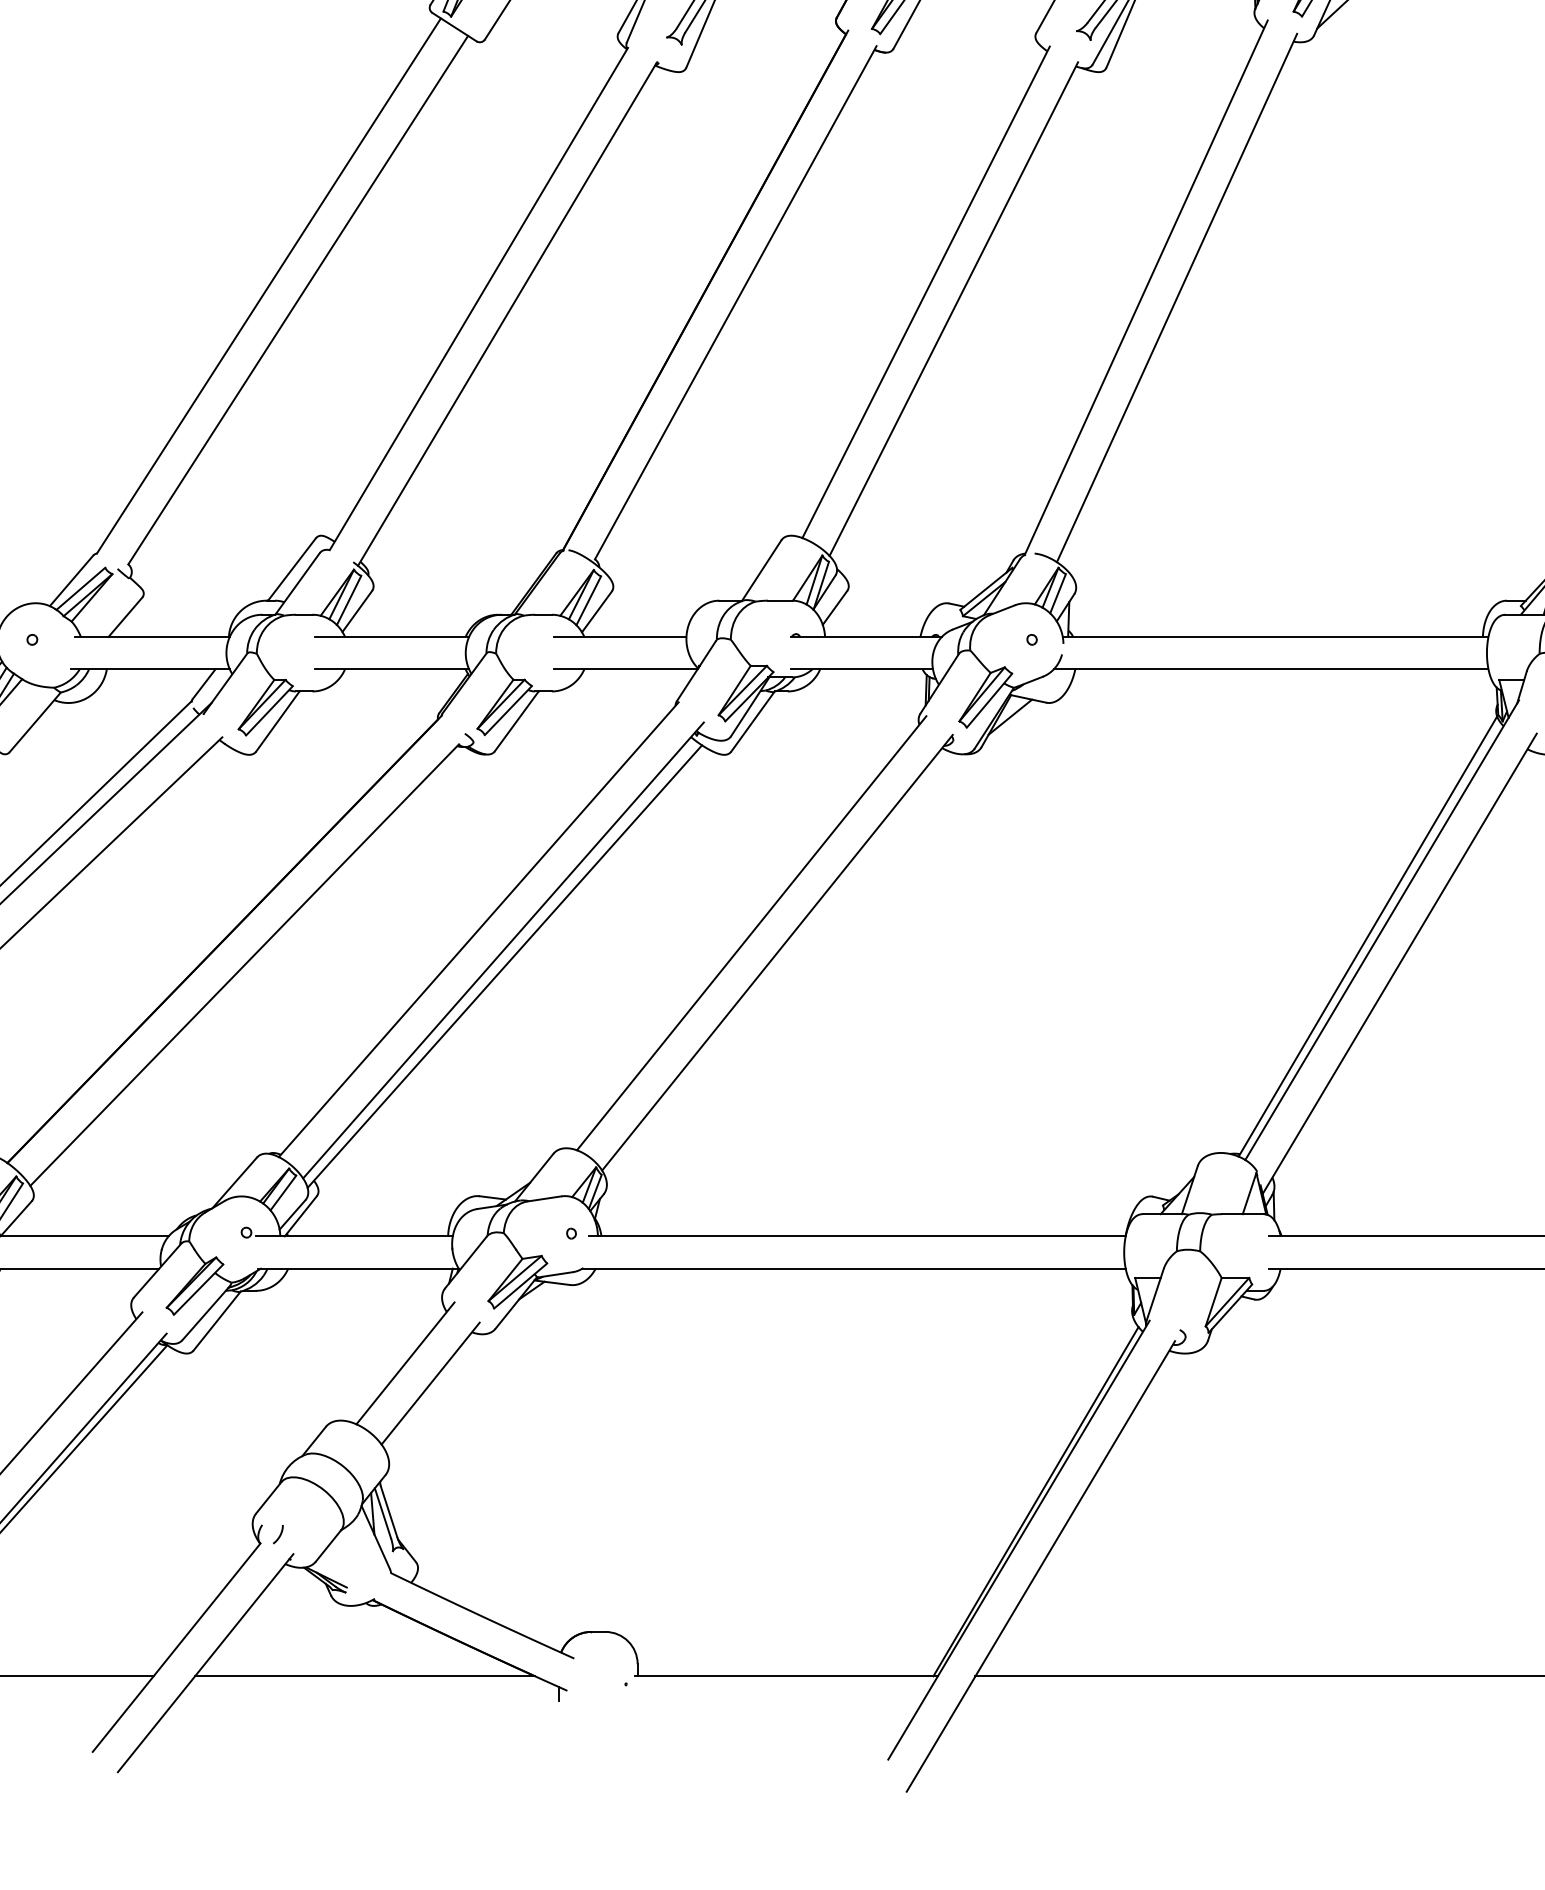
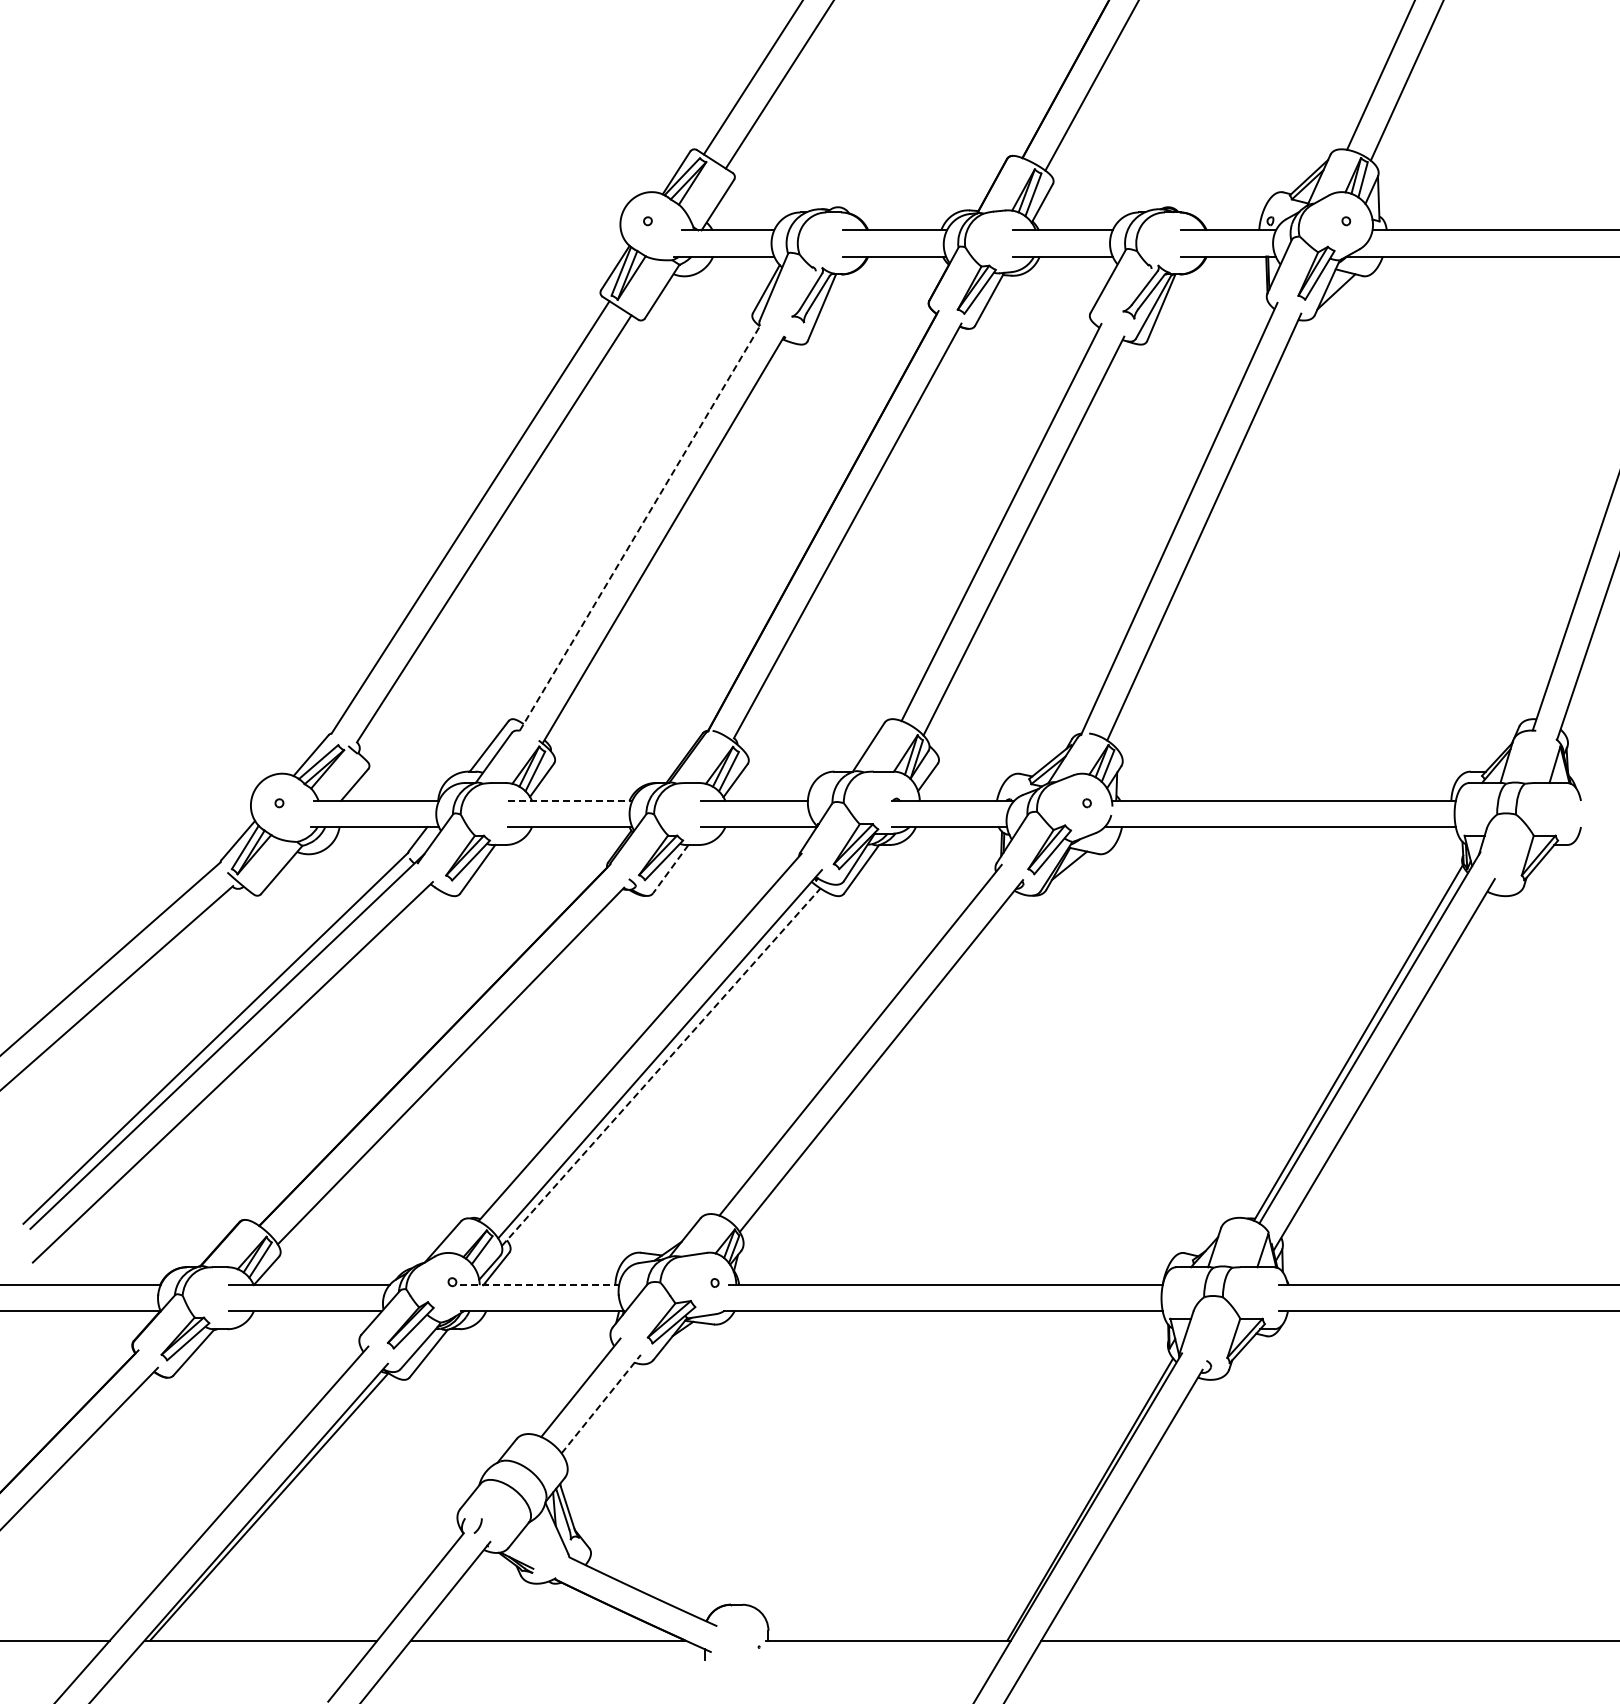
line: (479, 298) -> (640, 527), solid -> dashed
line: (392, 636) -> (570, 800), solid -> dashed
line: (516, 721) -> (670, 869), solid -> dashed
line: (505, 965) -> (661, 1066), solid -> dashed
line: (355, 1236) -> (540, 1285), solid -> dashed
line: (430, 1382) -> (601, 1403), solid -> dashed

